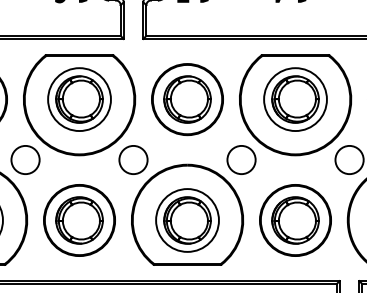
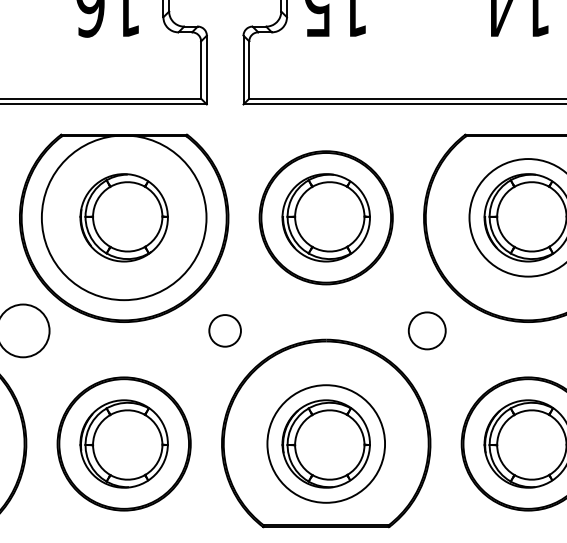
circle: (79, 99) -> (124, 217), size x1.4
circle: (133, 159) -> (225, 329), size x0.6
circle: (241, 159) -> (427, 329), size x0.7

